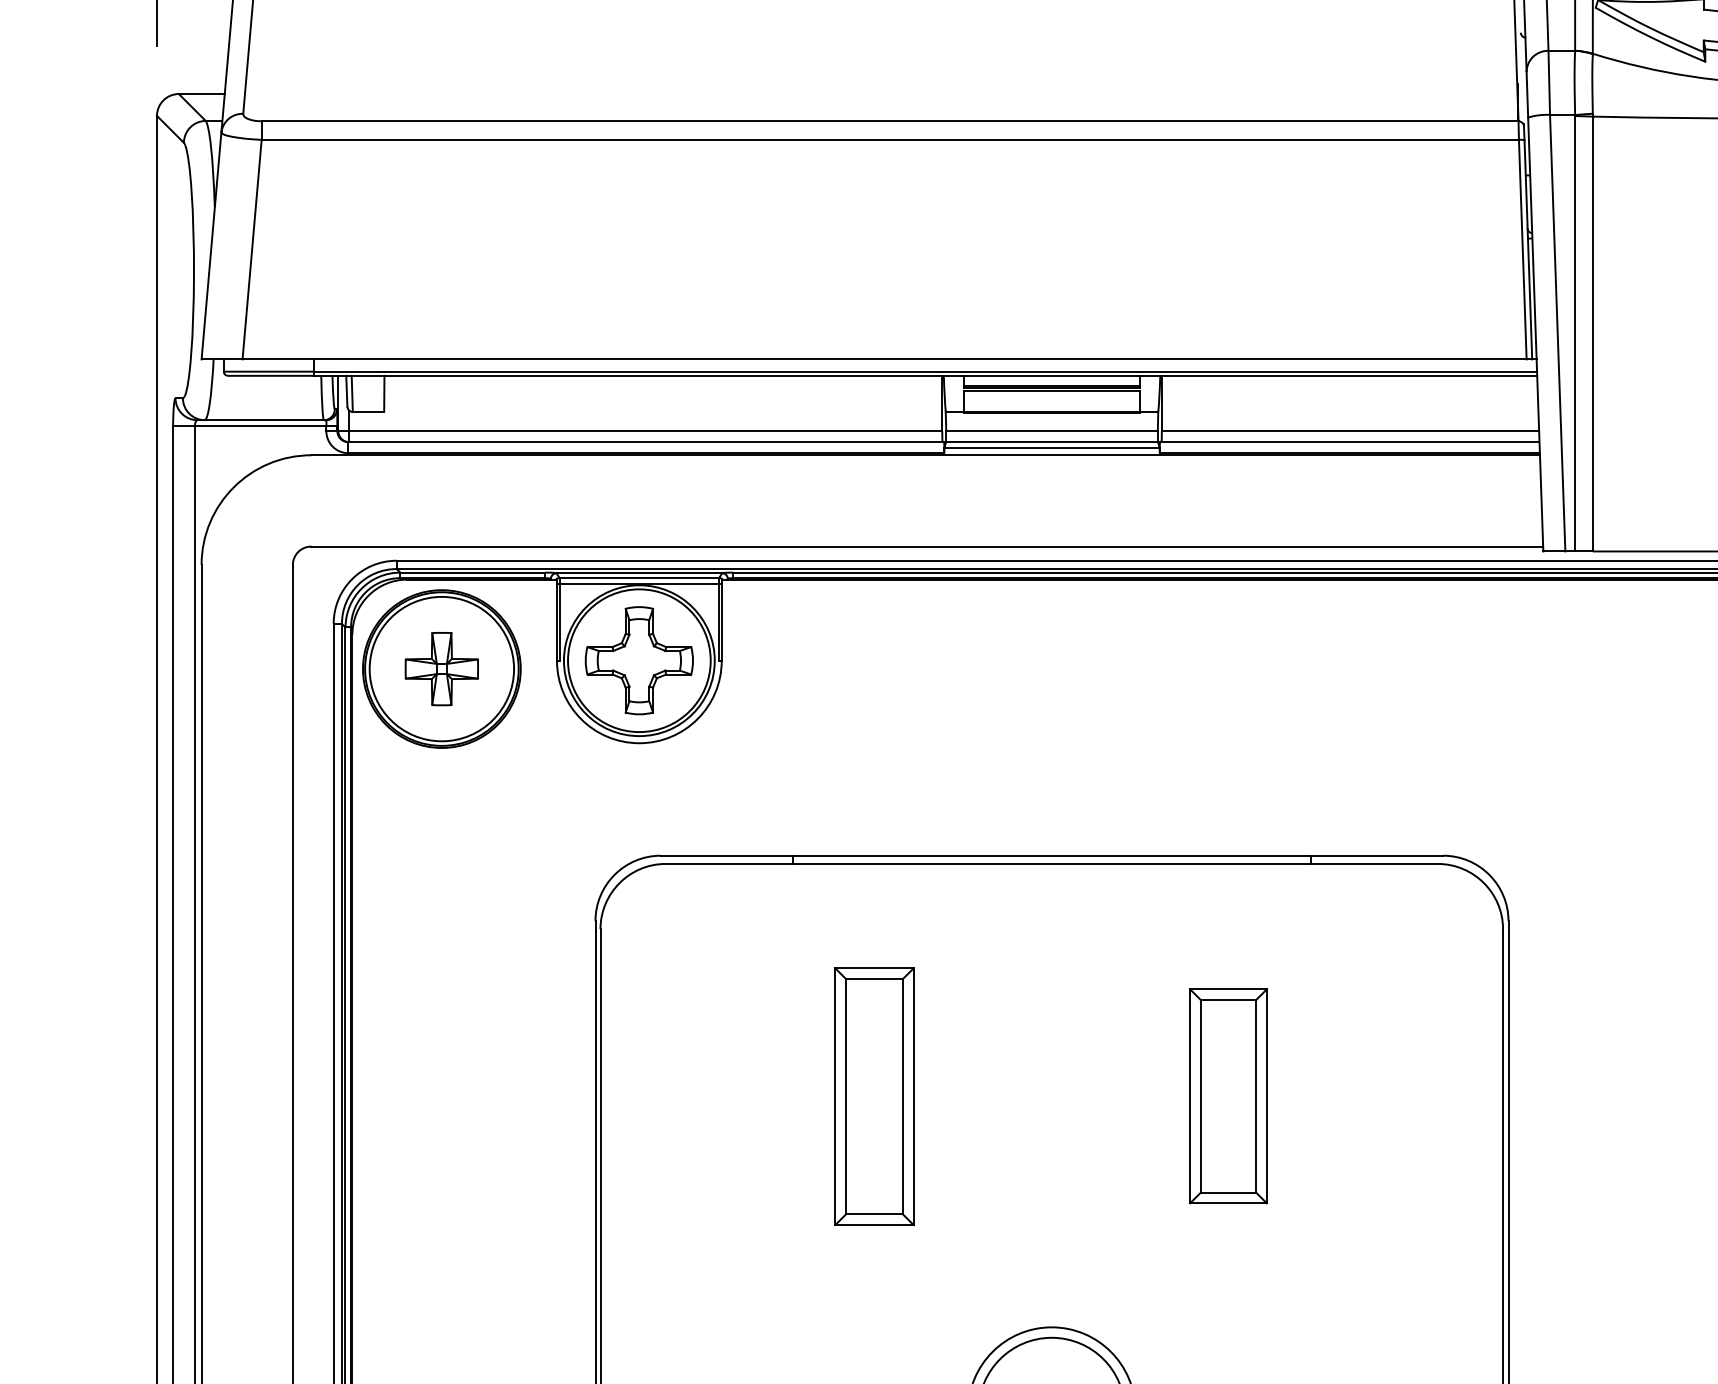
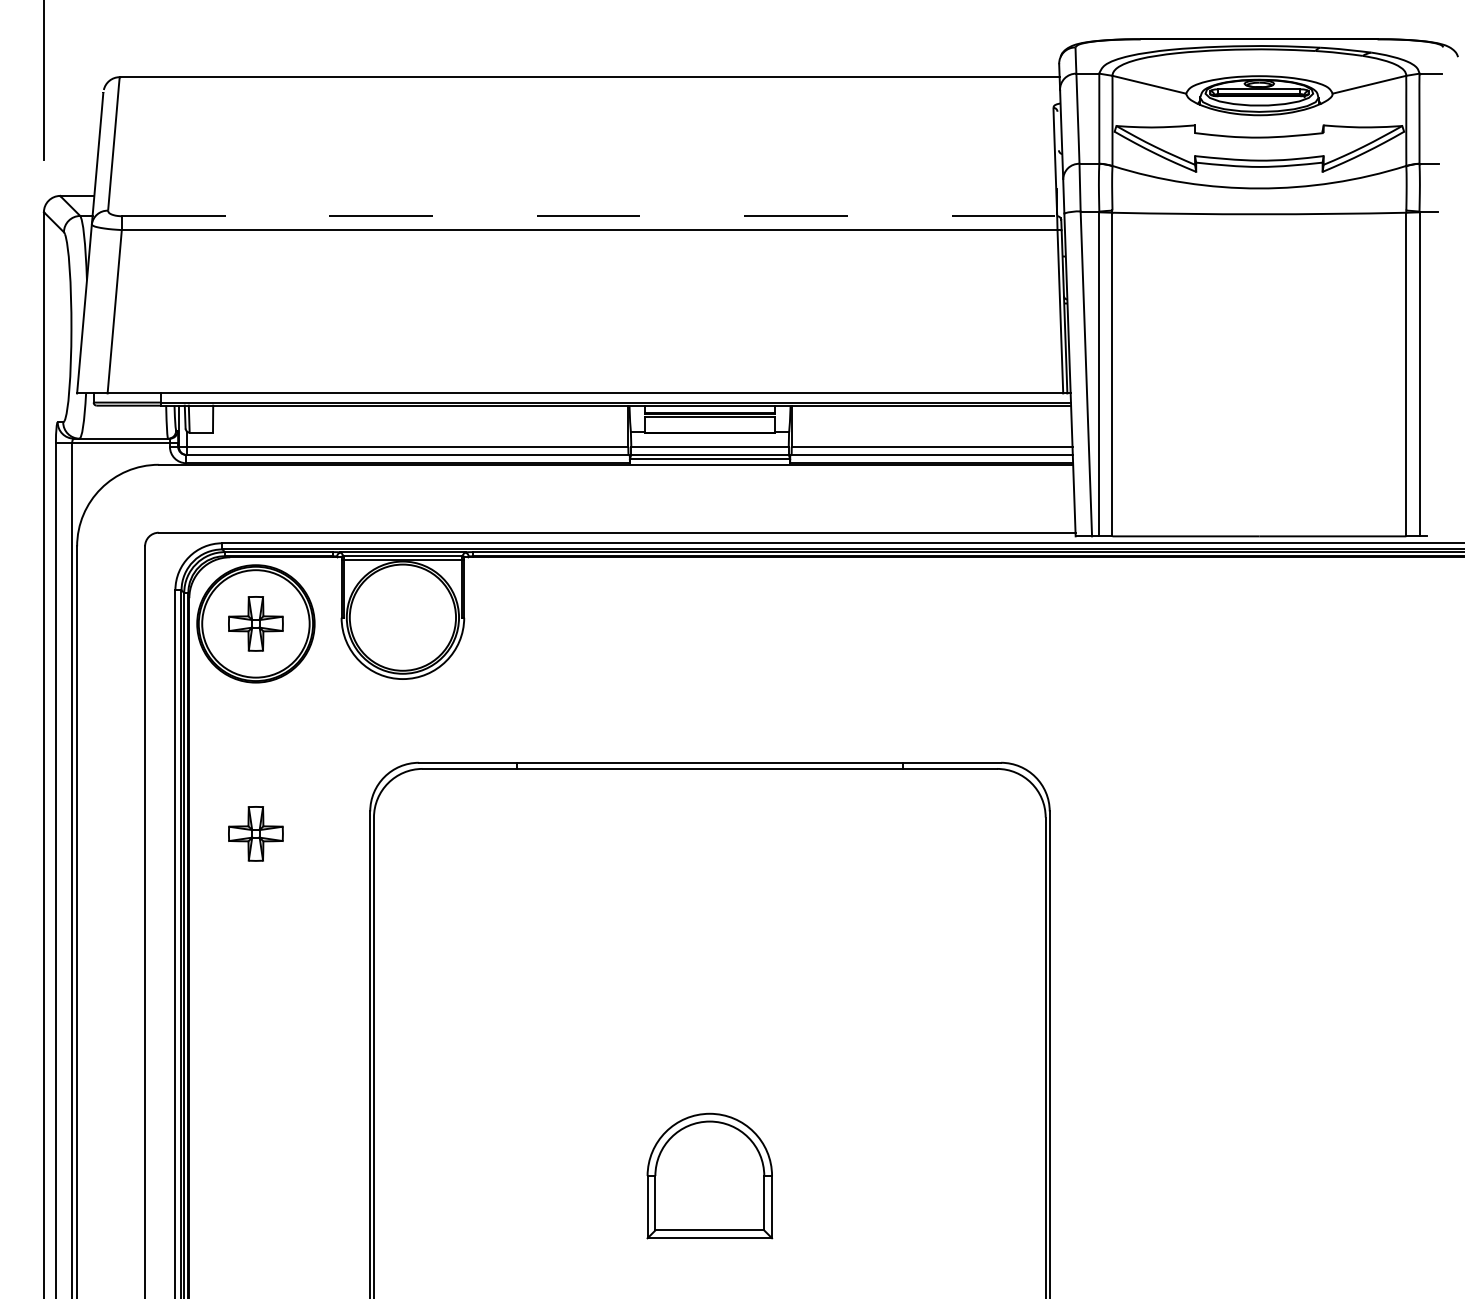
line: (890, 121) -> (589, 216), solid -> dashed
part: (638, 660) -> (402, 617), removed
part: (441, 950) -> (255, 833), added
part: (873, 1095) -> (577, 941), removed
part: (1227, 1095) -> (840, 941), removed

